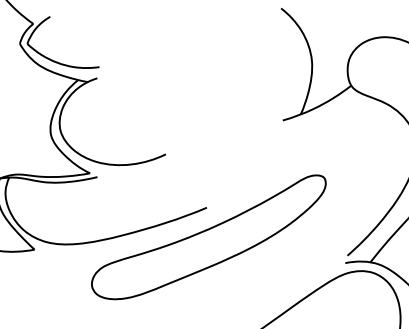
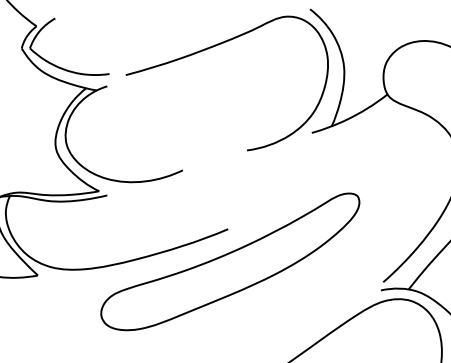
curve: (193, 43) -> (213, 47), added

